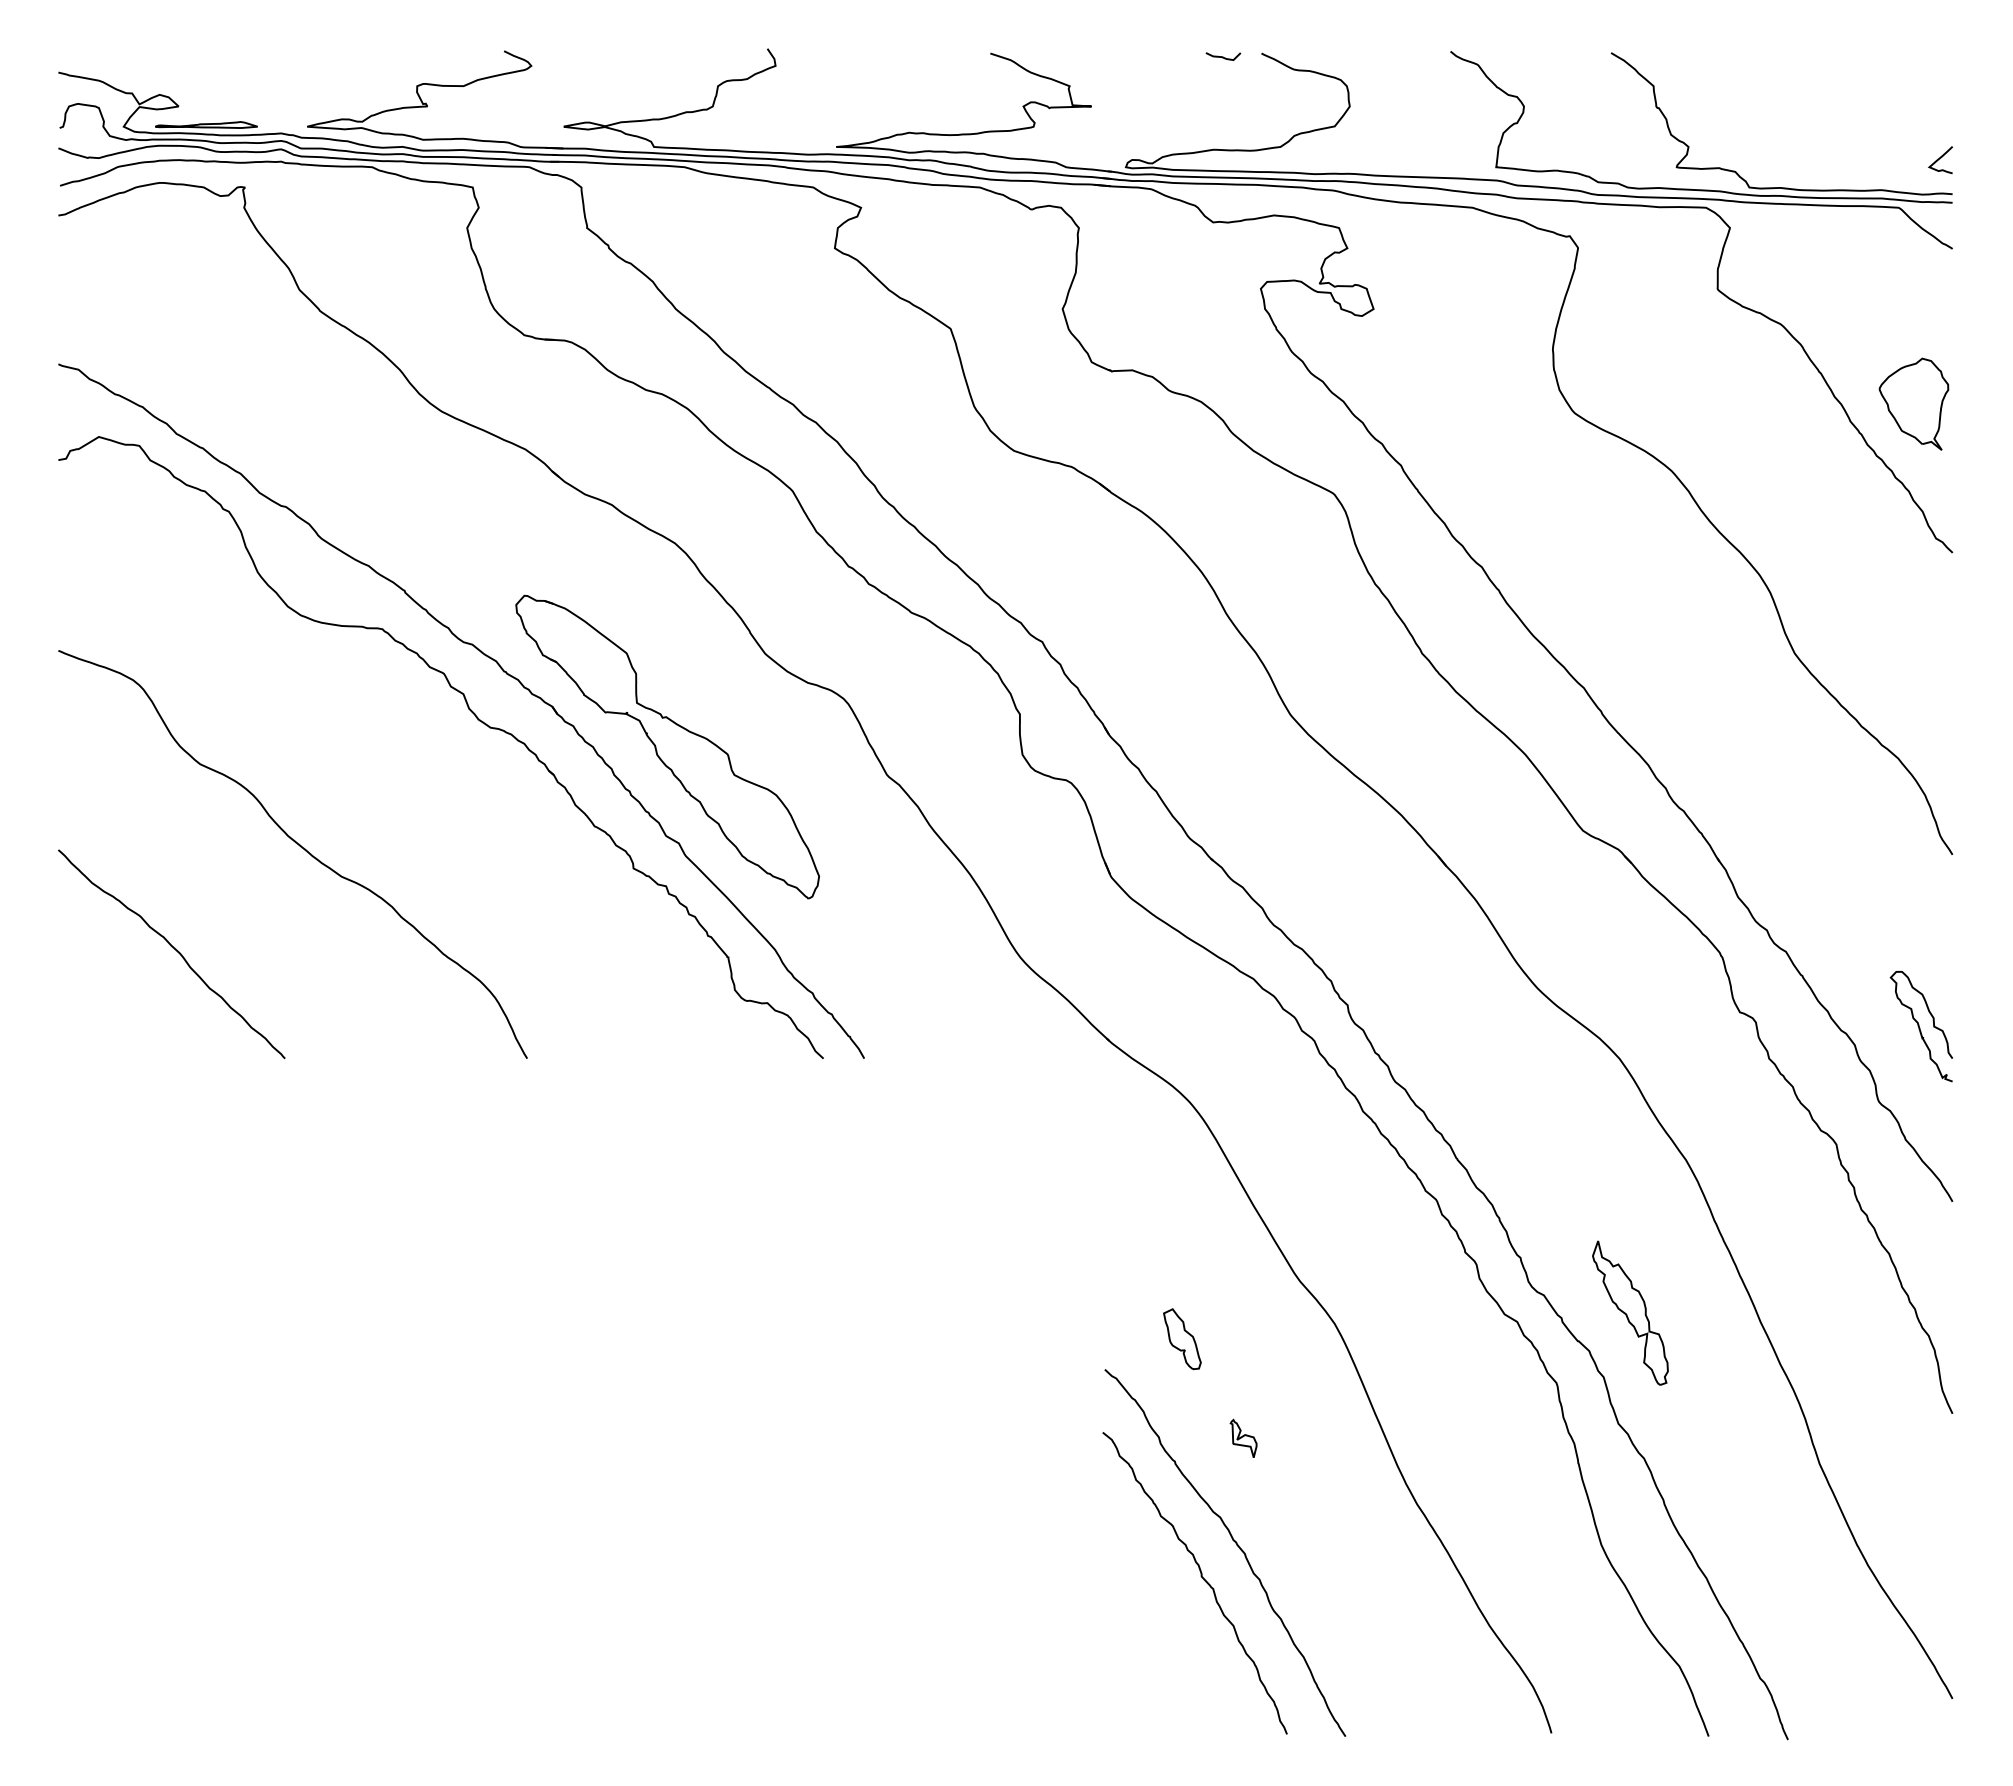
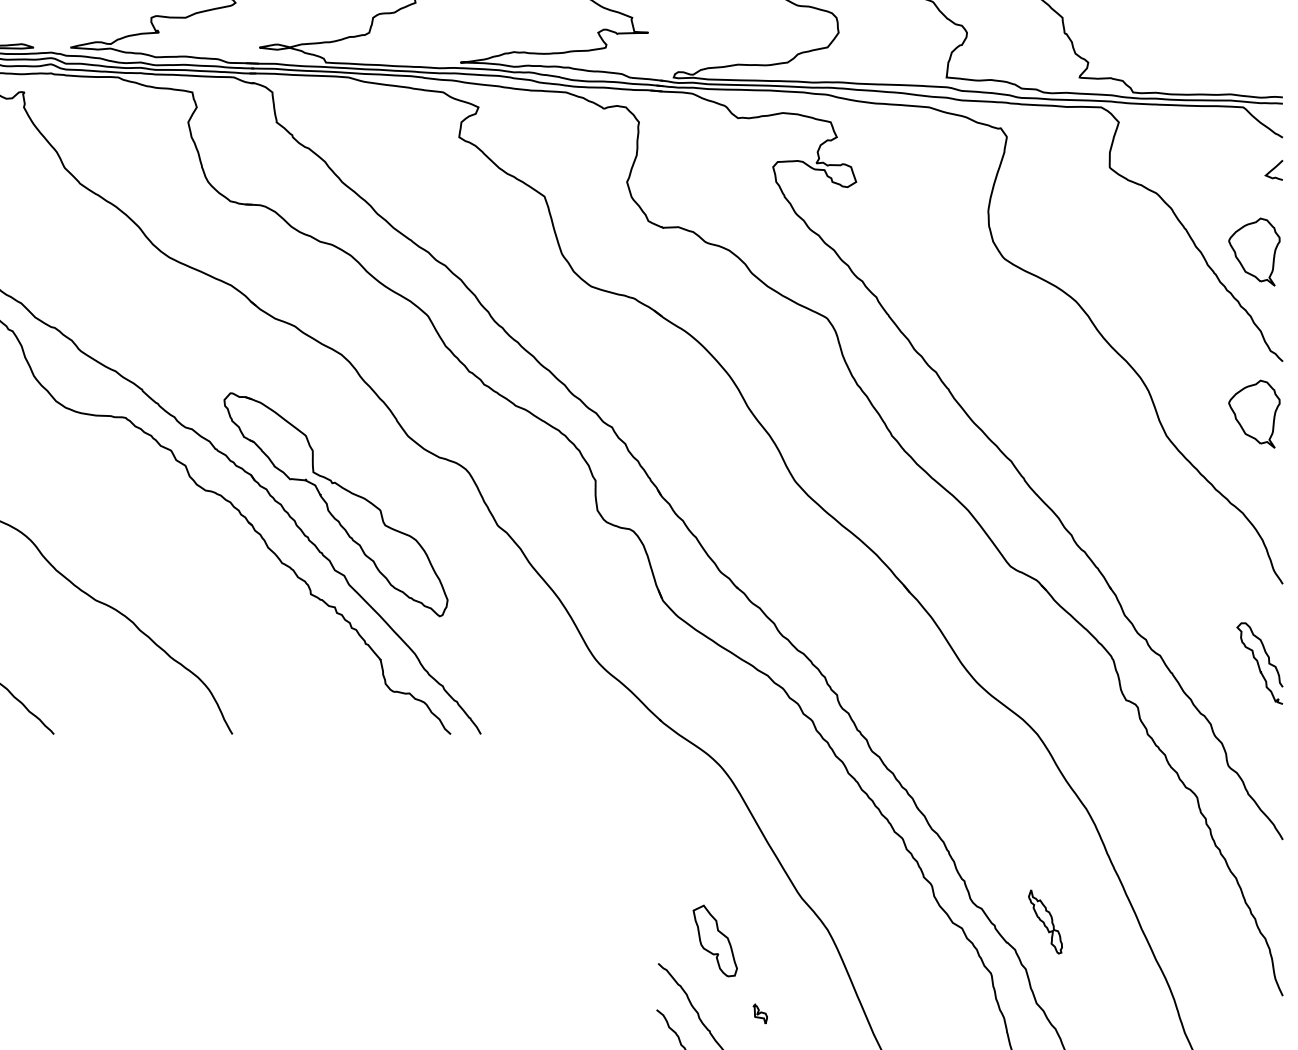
curve: (1939, 159) -> (1273, 169), moved
part: (1913, 623) -> (1254, 413), added
curve: (1919, 1026) -> (1258, 663), moved
part: (1630, 1312) -> (1045, 921), size x0.6
part: (1182, 1339) -> (715, 941), size x1.6
part: (1243, 1437) -> (760, 1013), size x0.7

